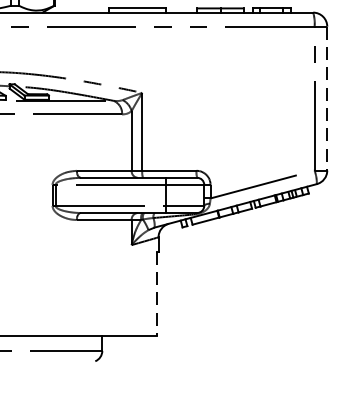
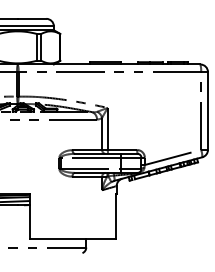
line: (326, 99) -> (207, 111), dashed -> solid
line: (156, 293) -> (115, 216), dashed -> solid

